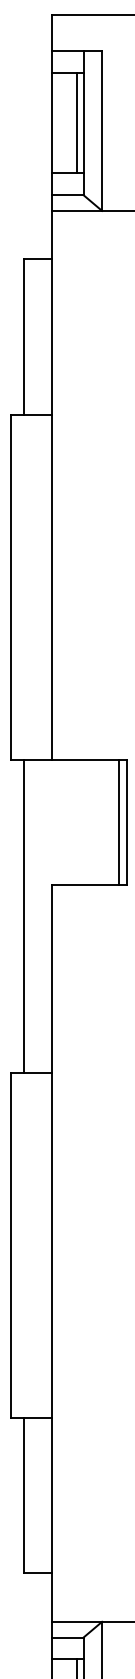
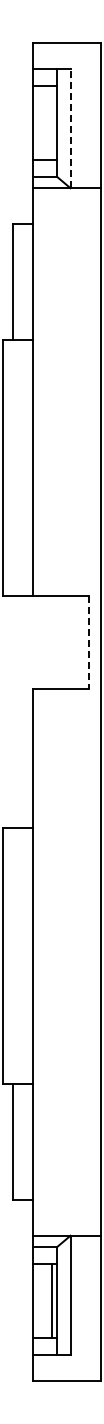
line: (77, 122) -> (52, 122), removed
line: (102, 130) -> (70, 128), solid -> dashed
line: (119, 821) -> (83, 641), removed
line: (127, 822) -> (89, 642), solid -> dashed
line: (23, 915) -> (12, 711), removed

